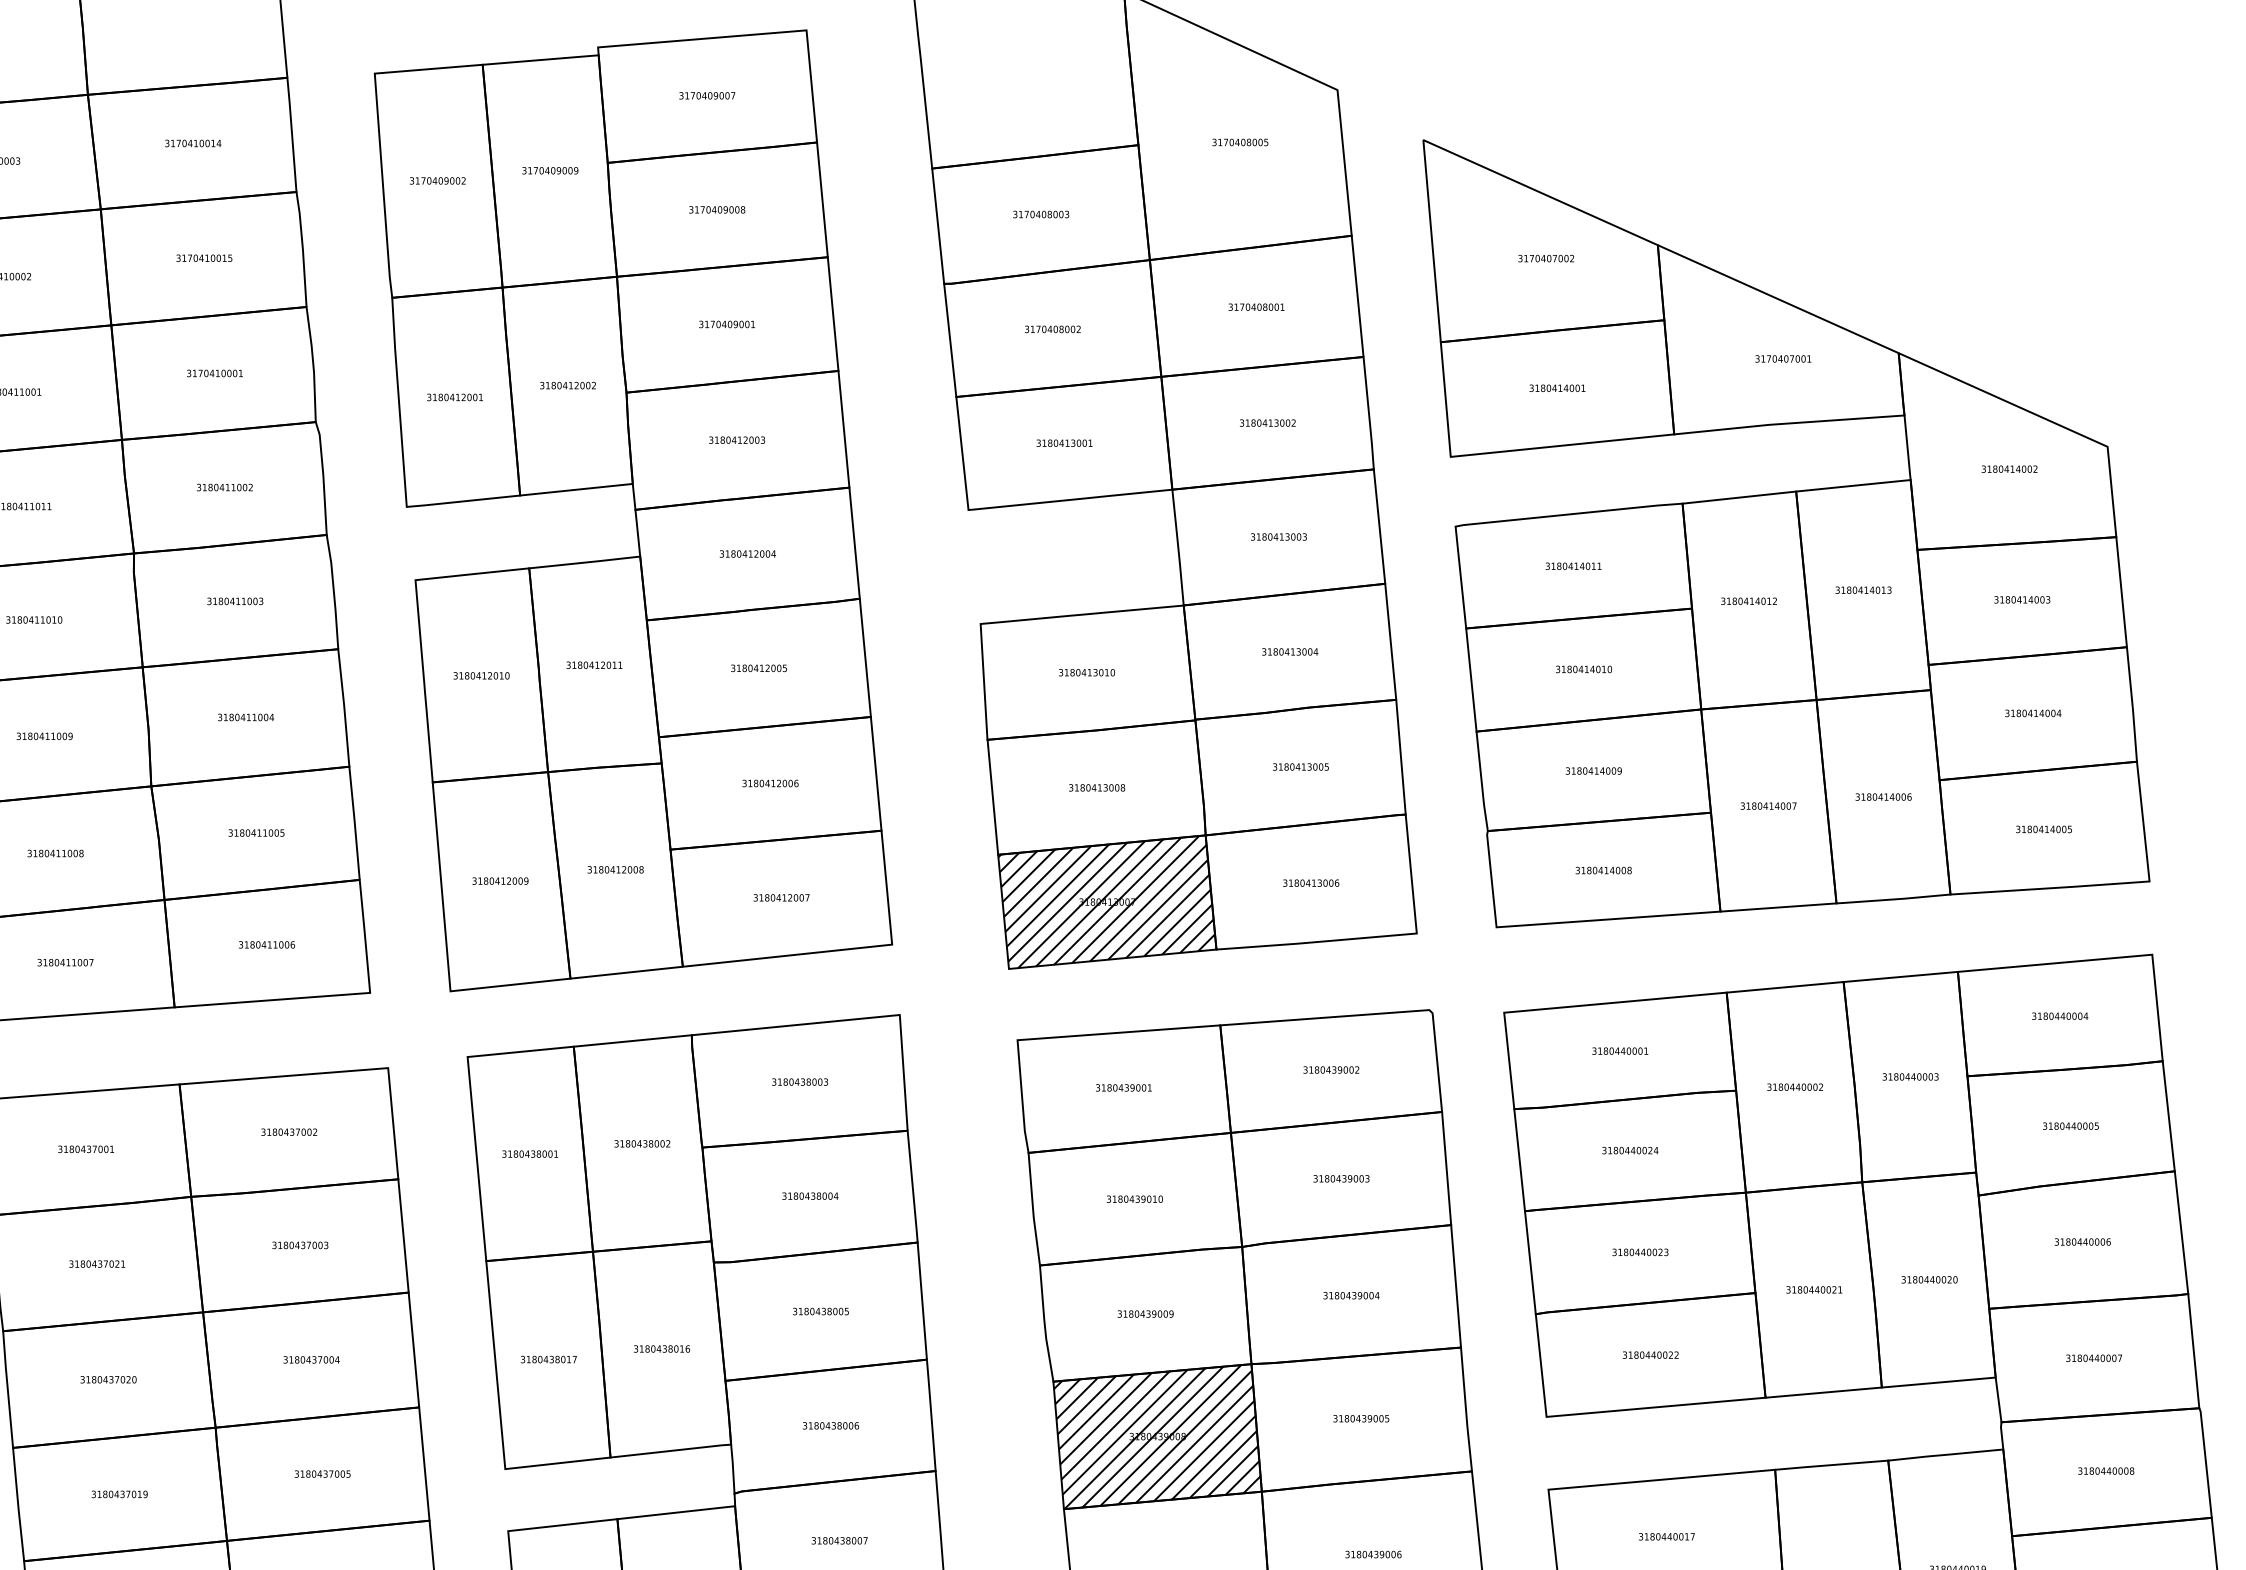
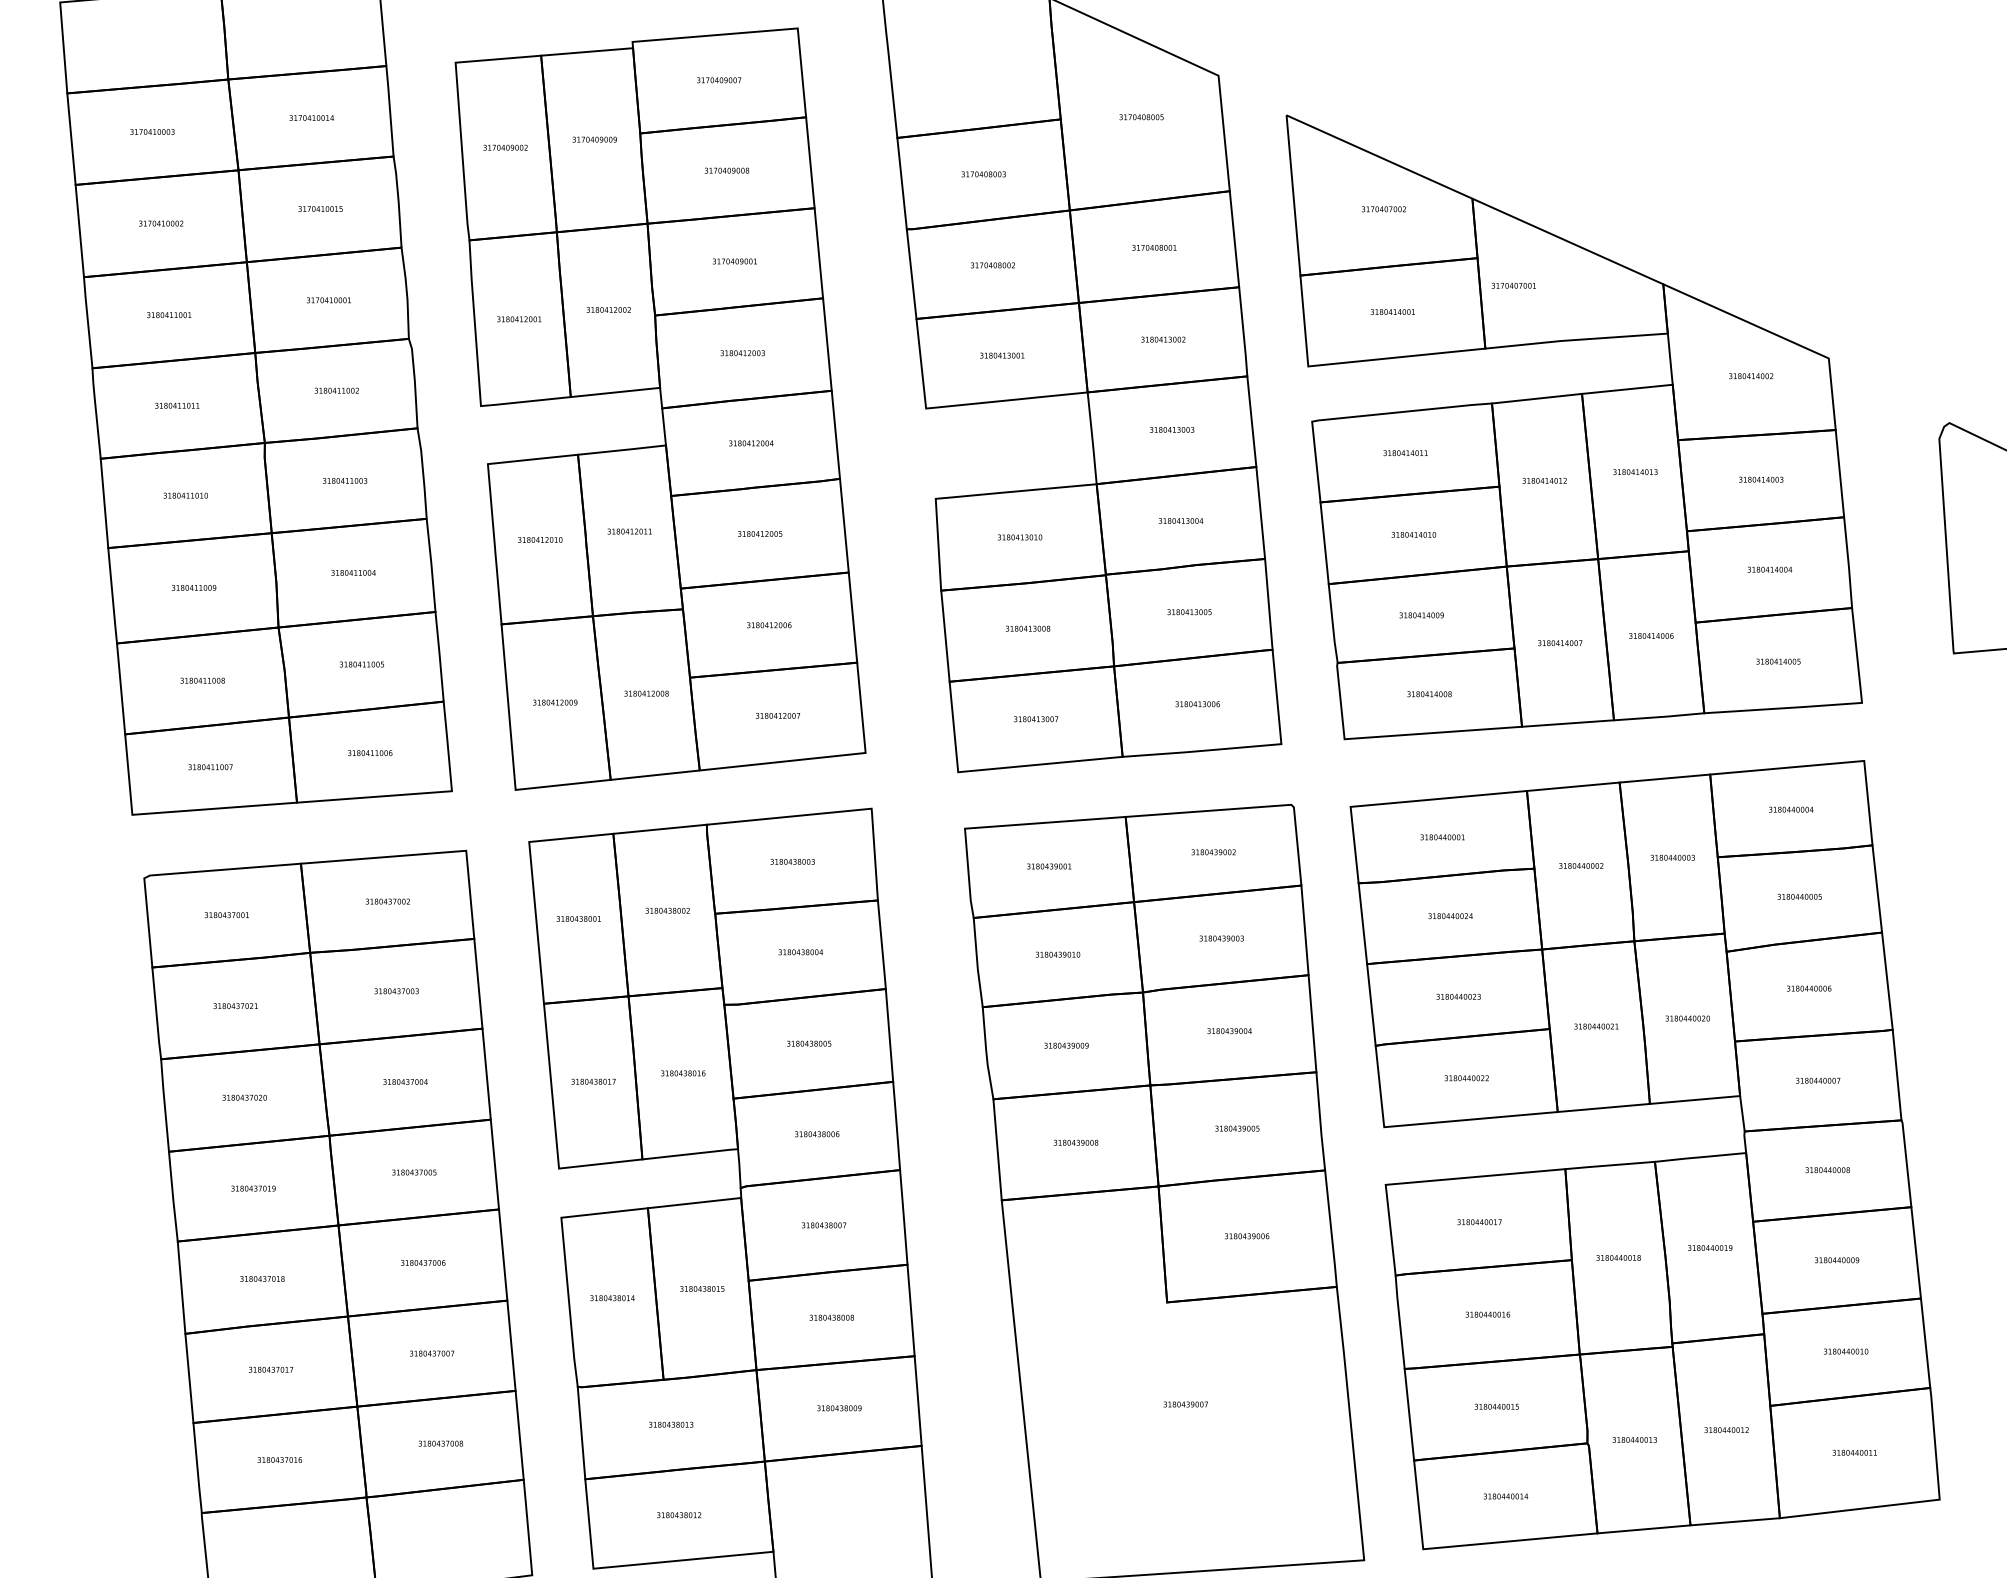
text: (1782, 358) -> (1513, 285), moved
hatch: (1106, 901) -> (1035, 718), removed
hatch: (1156, 1437) -> (1075, 1143), removed

